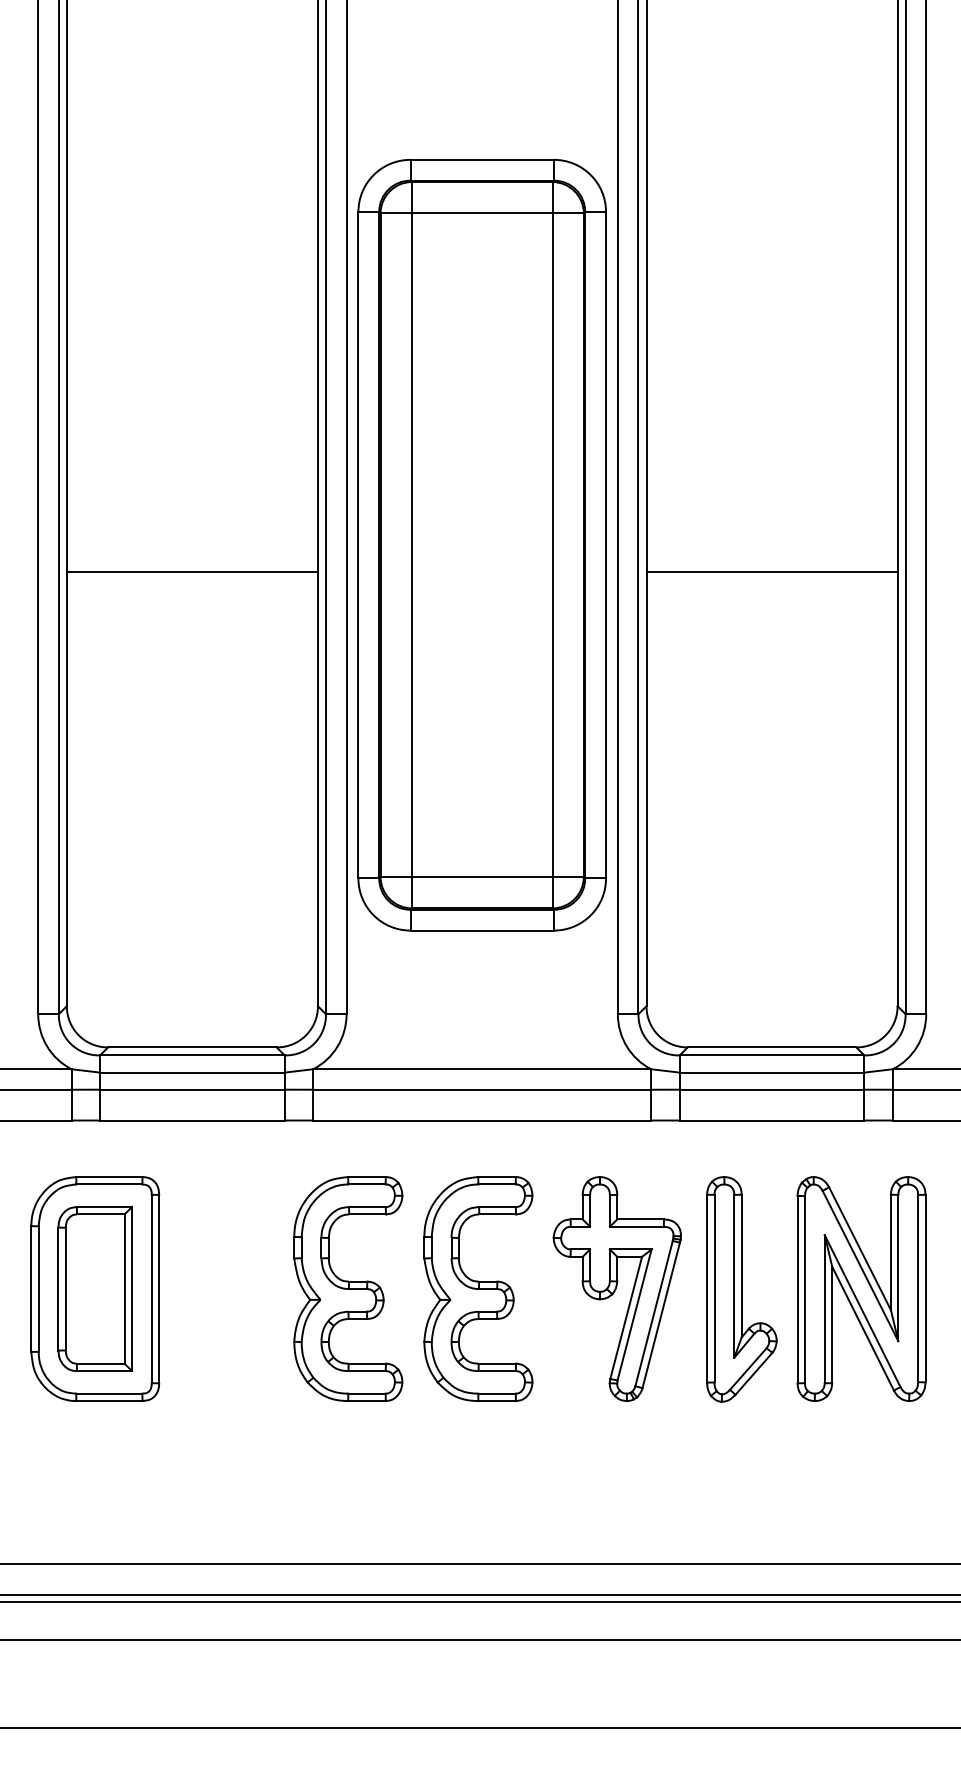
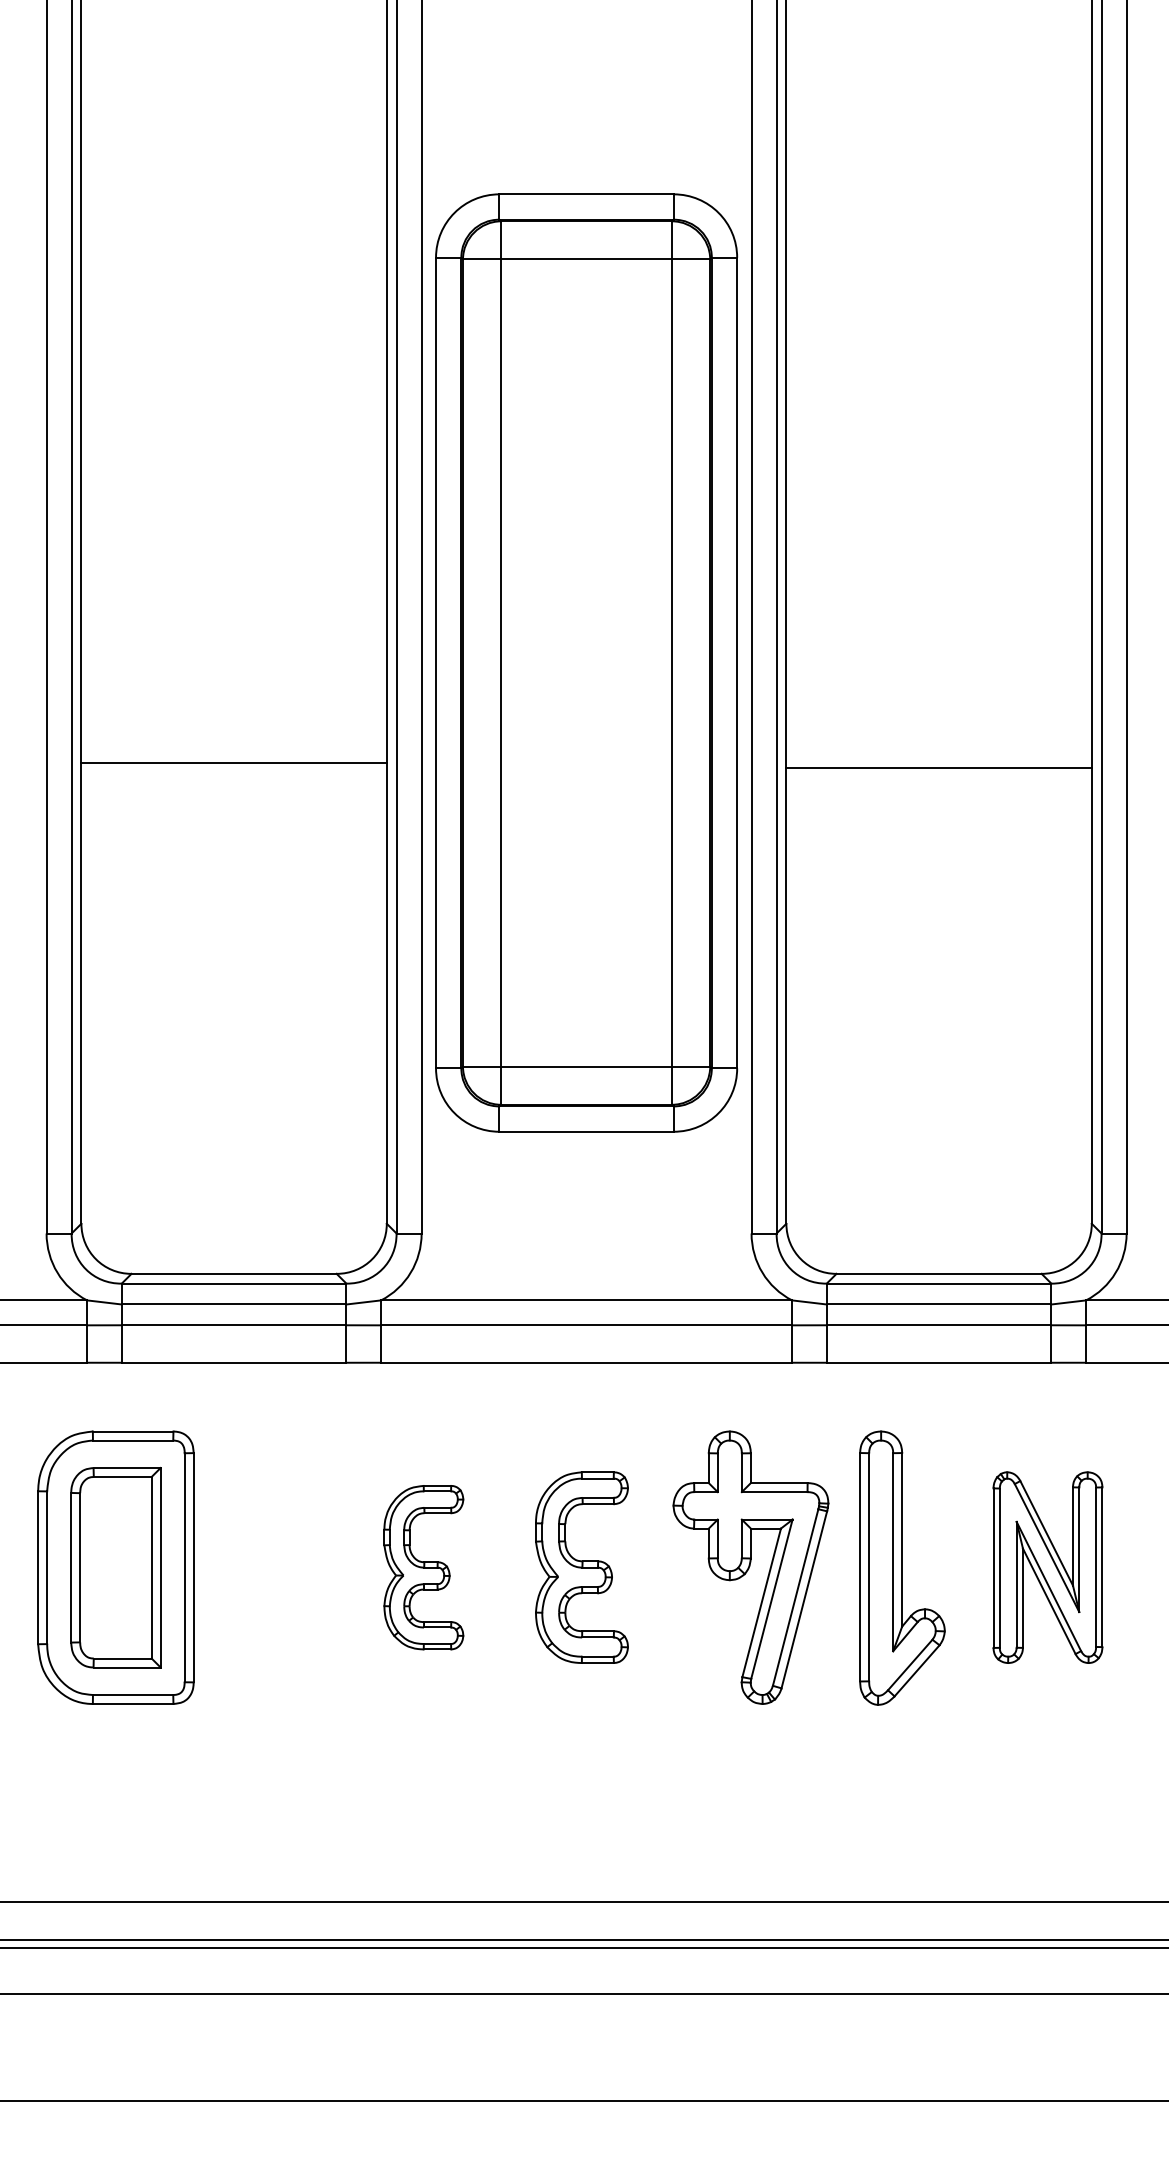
line: (191, 572) -> (233, 763), moved
line: (771, 572) -> (938, 768), moved
part: (348, 1288) -> (423, 1567), size x0.6
part: (478, 1288) -> (581, 1567), size x0.7
part: (861, 1288) -> (1047, 1567), size x0.7

